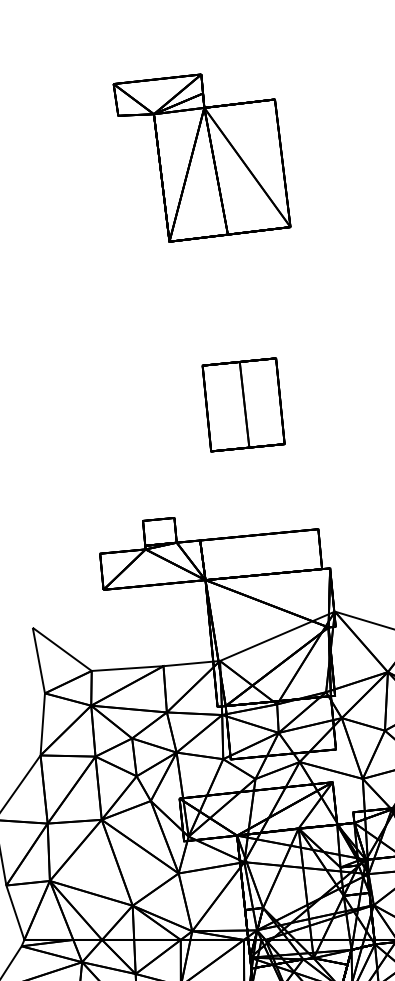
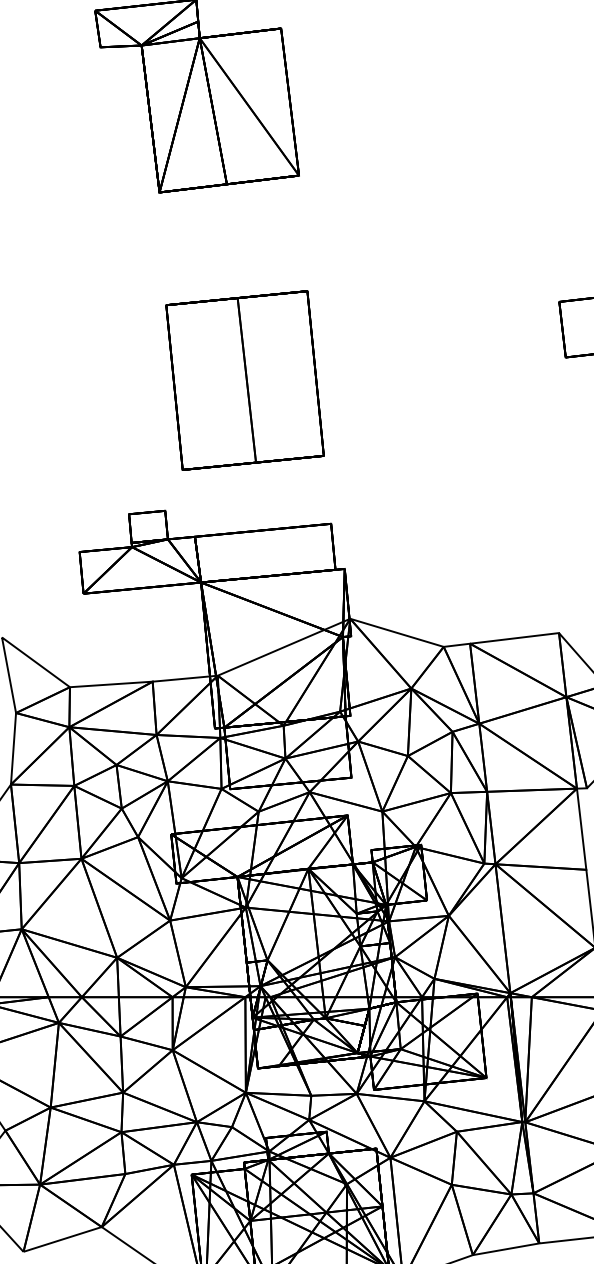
part: (243, 404) -> (244, 380), size x1.67

